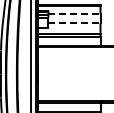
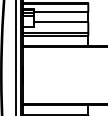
line: (74, 13) -> (61, 11), dashed -> solid
line: (74, 23) -> (61, 22), dashed -> solid

